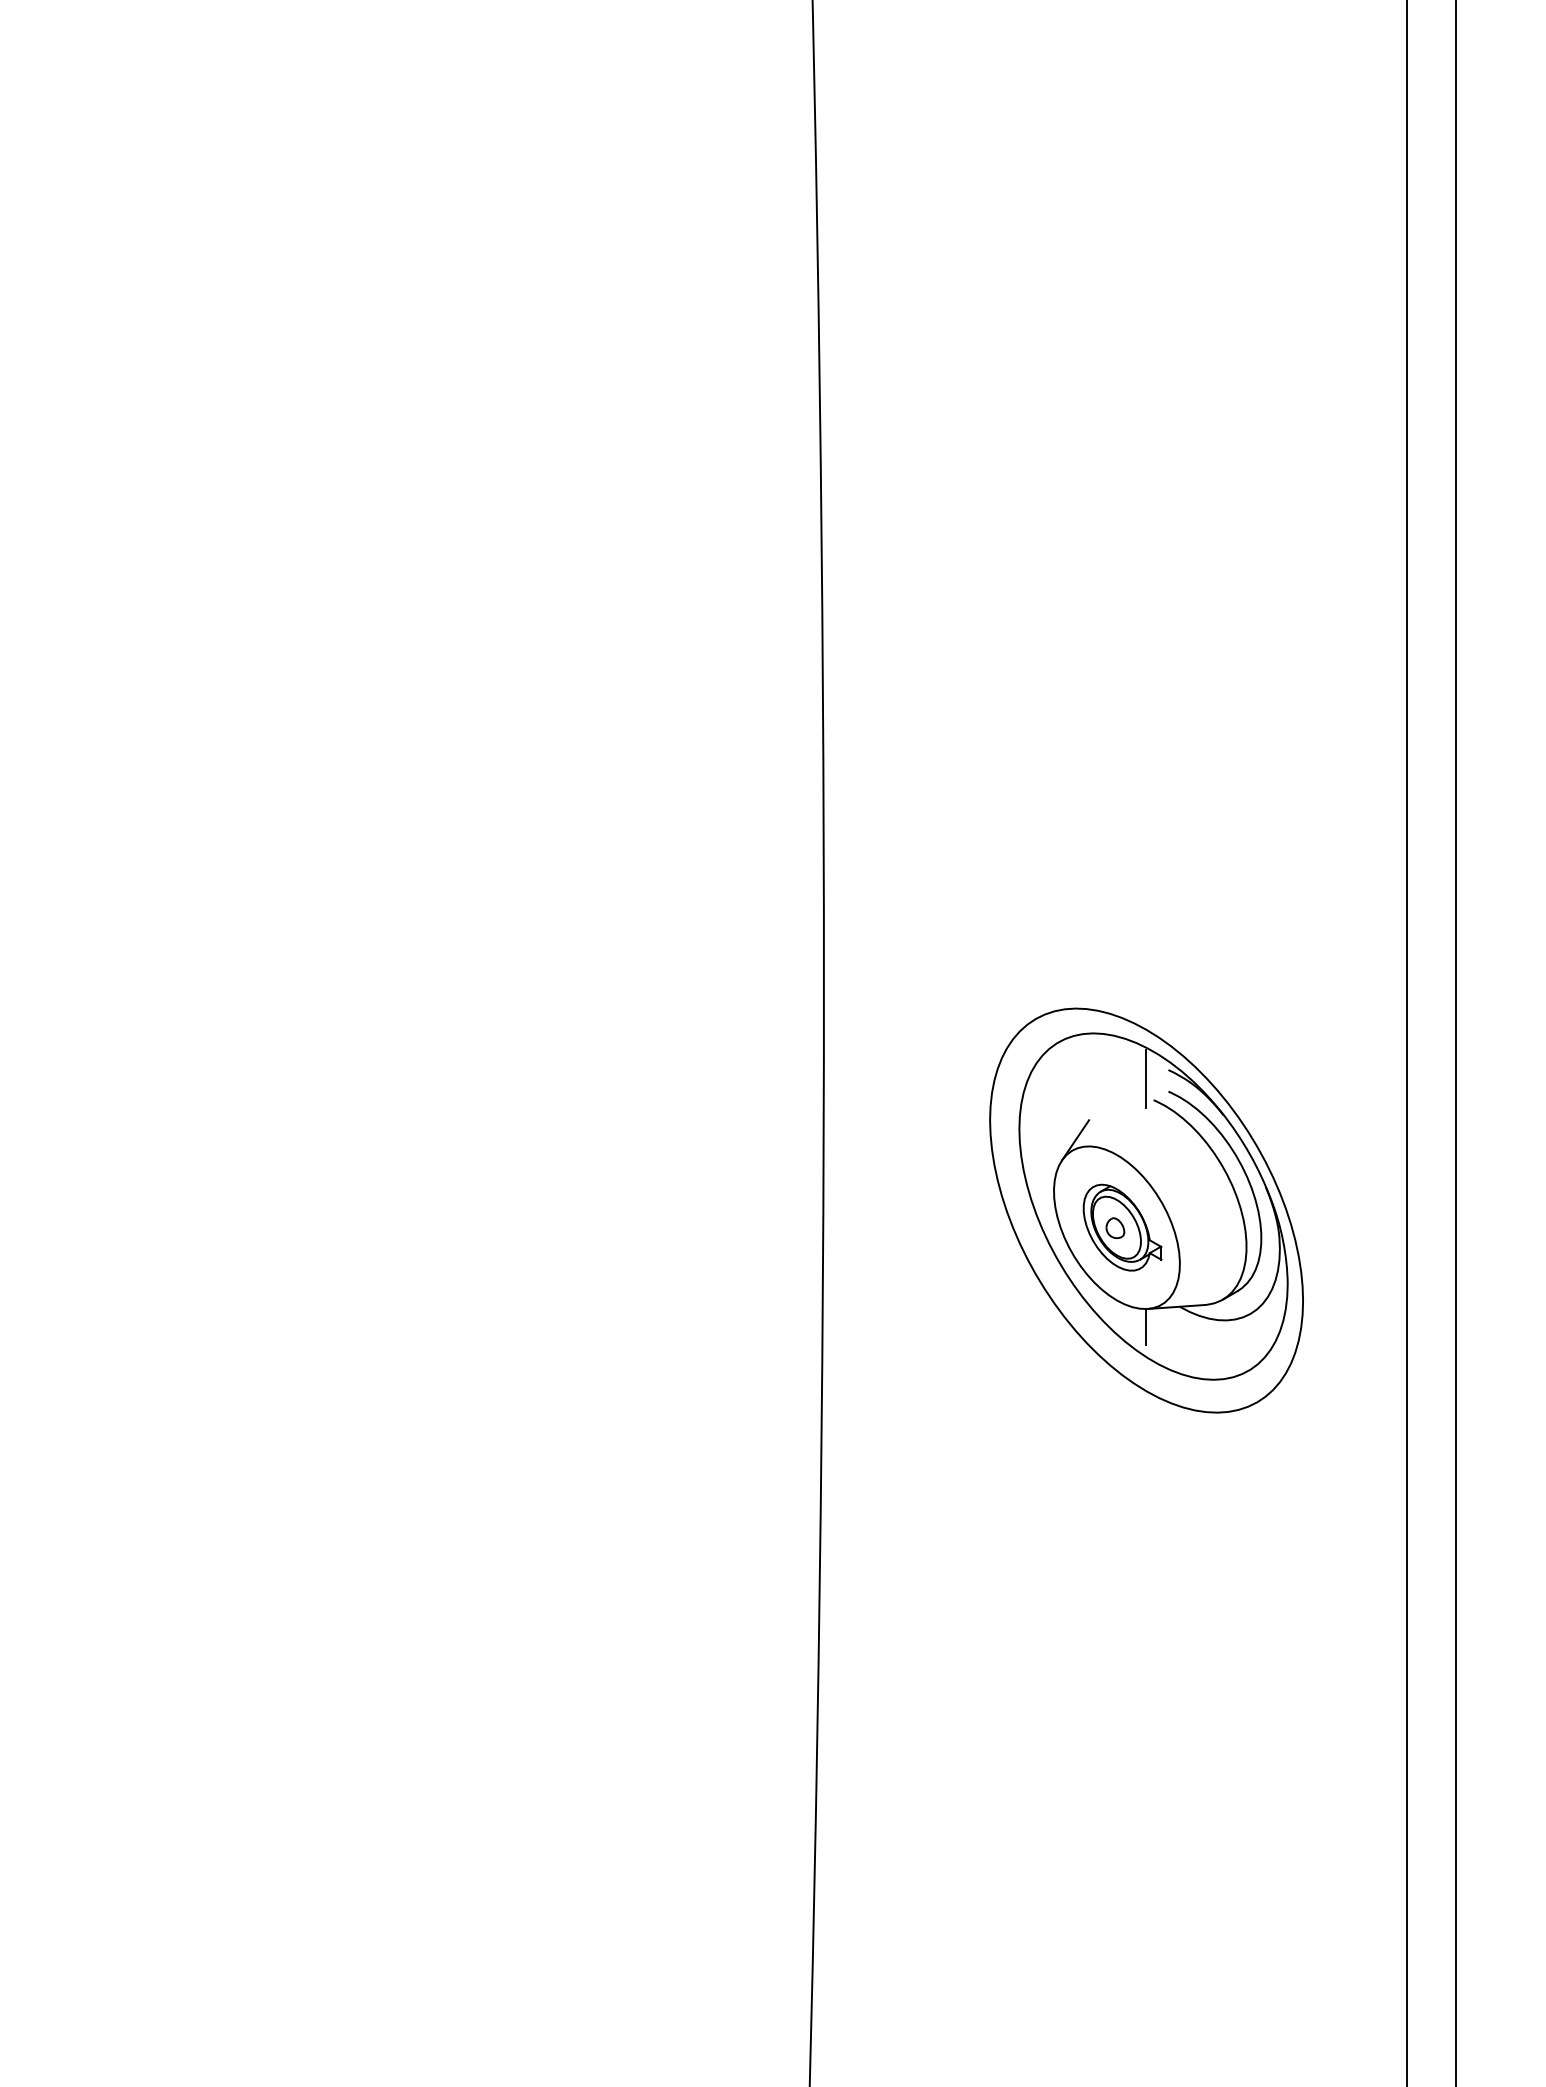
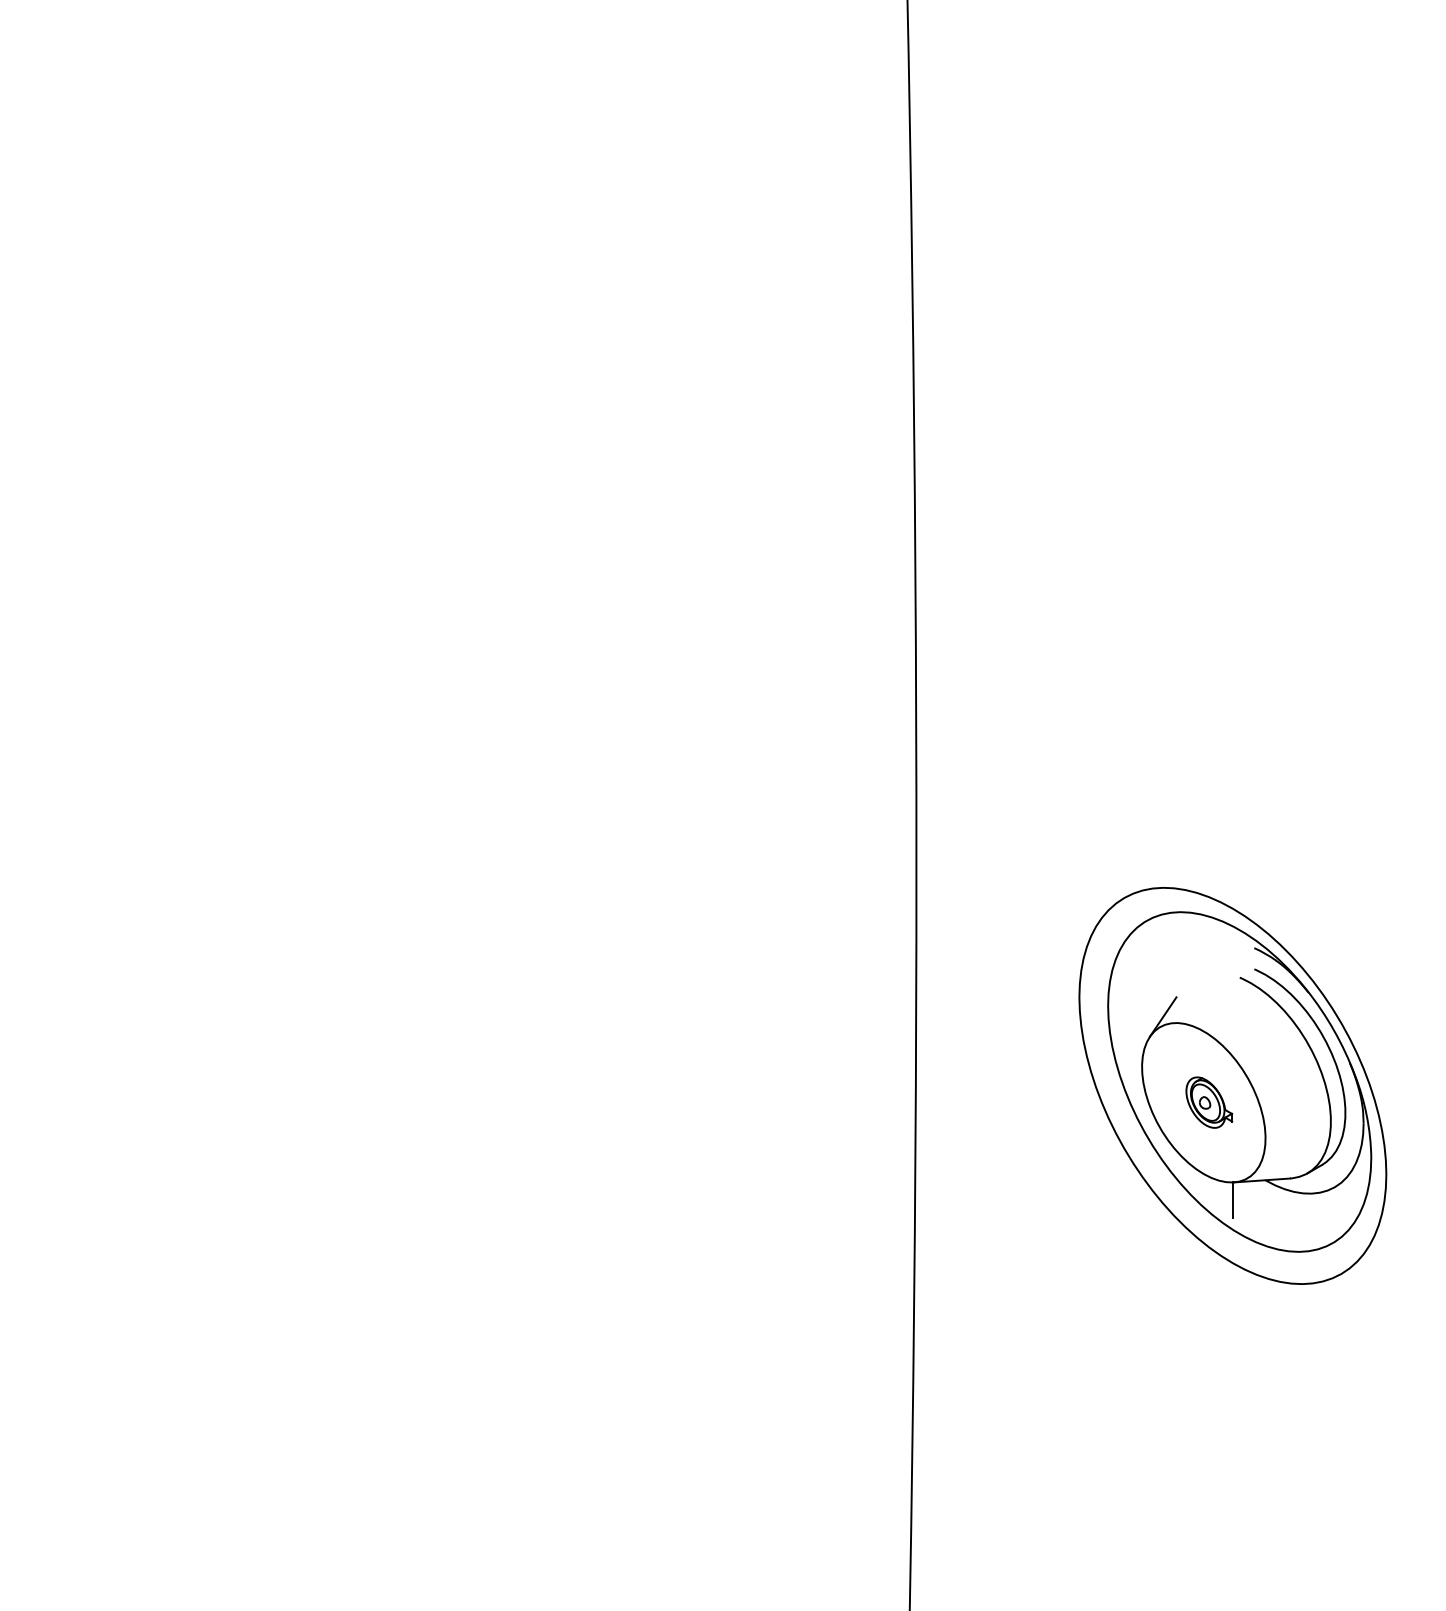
line: (1146, 1078) -> (1232, 956), removed
part: (1122, 1227) -> (1209, 1102), size x0.6

